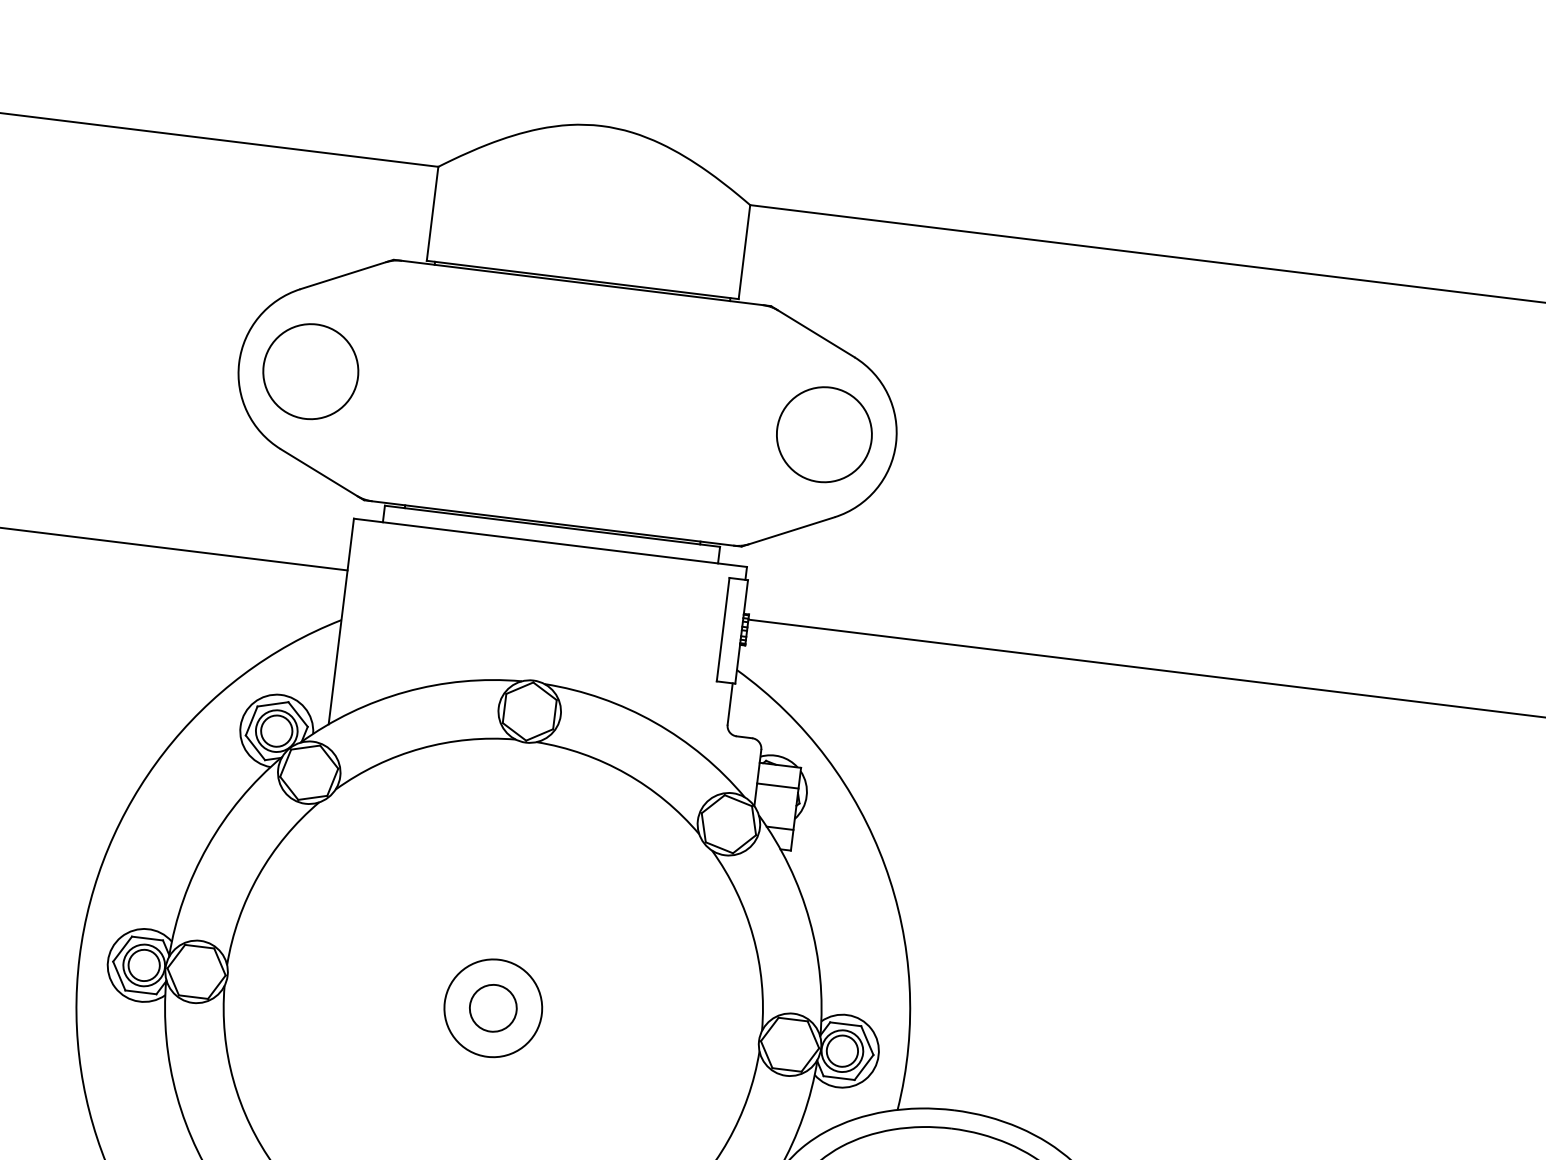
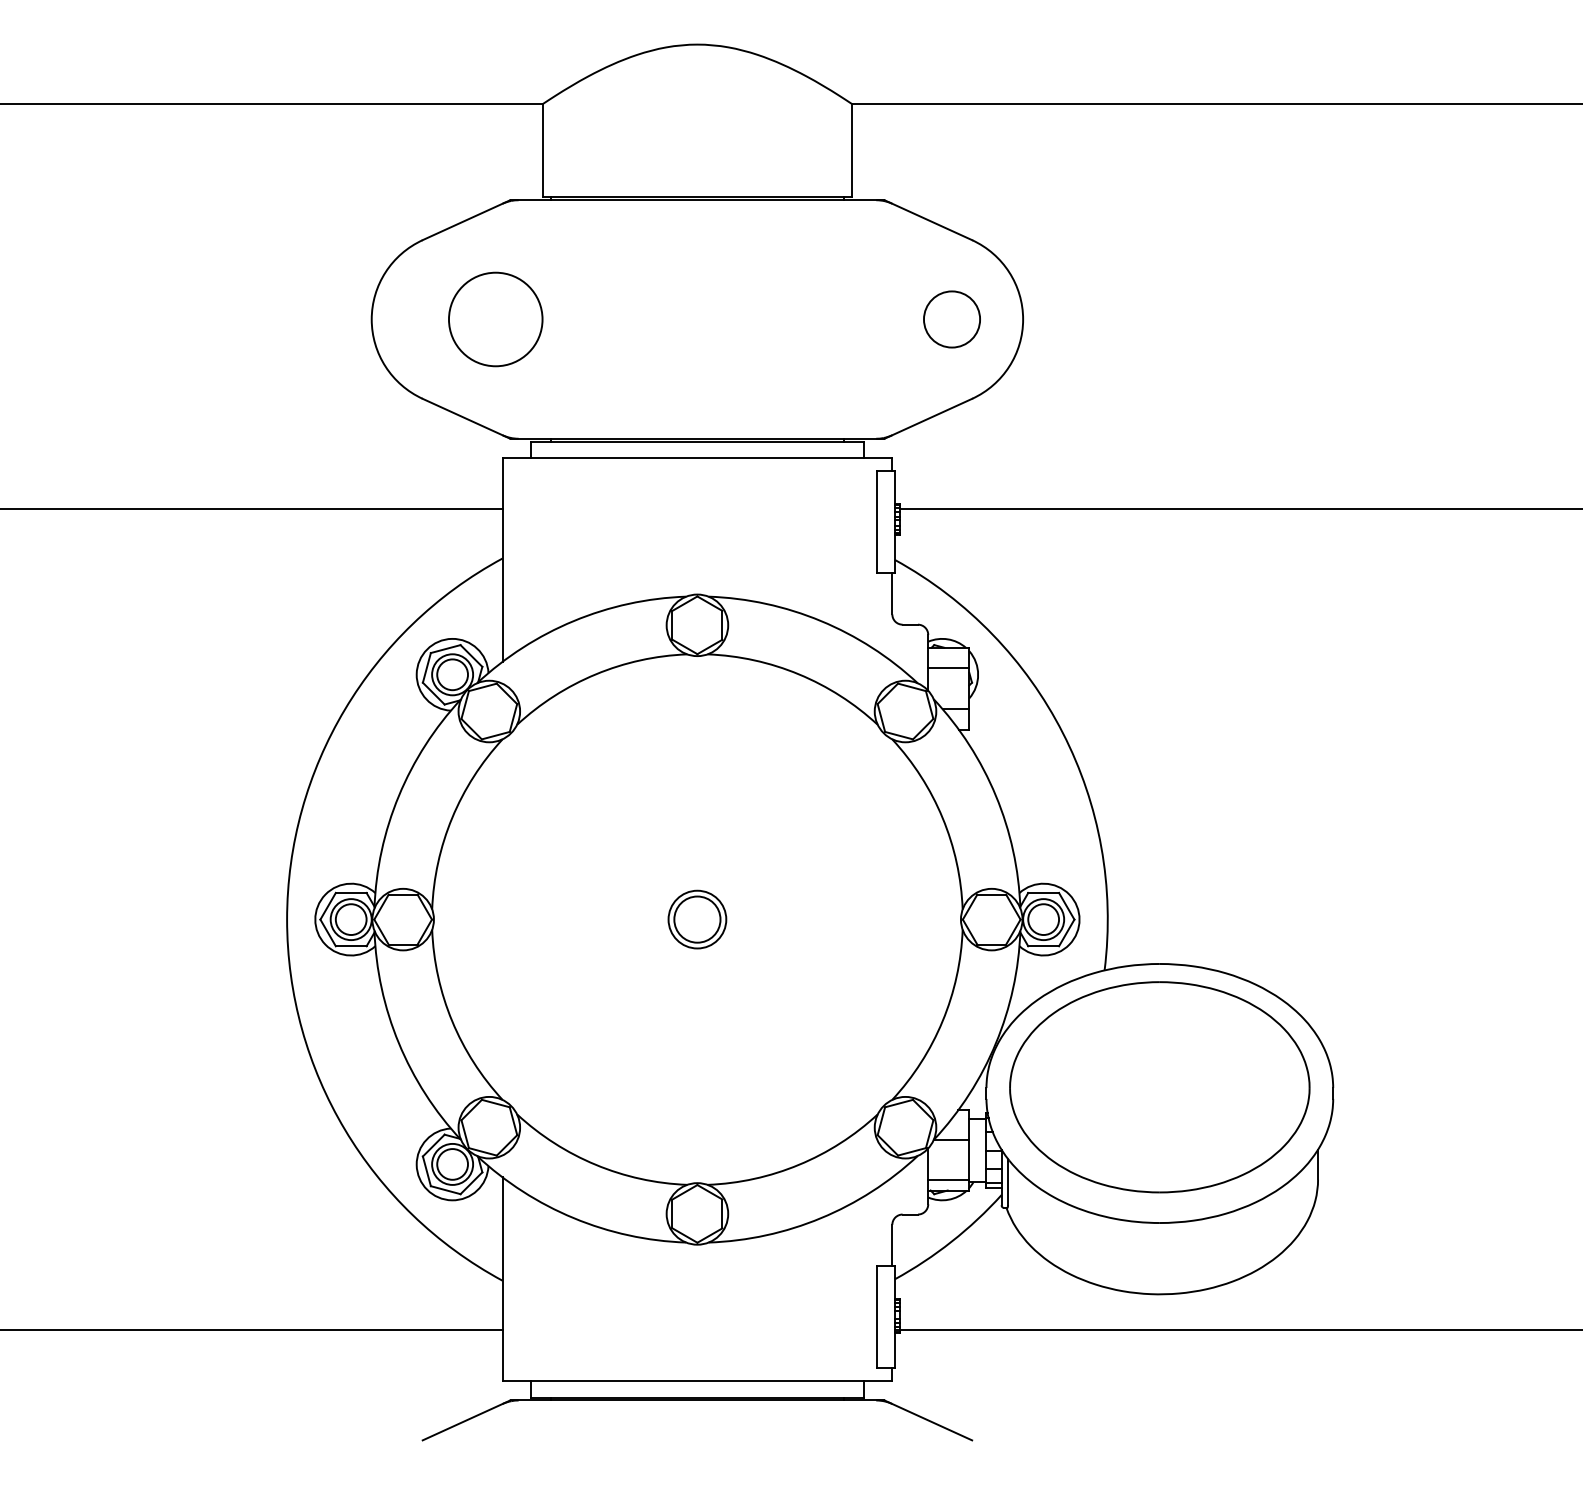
circle: (310, 371) -> (495, 319), moved
circle: (823, 434) -> (951, 319), size x0.6
circle: (493, 1008) -> (697, 919), size x0.6

